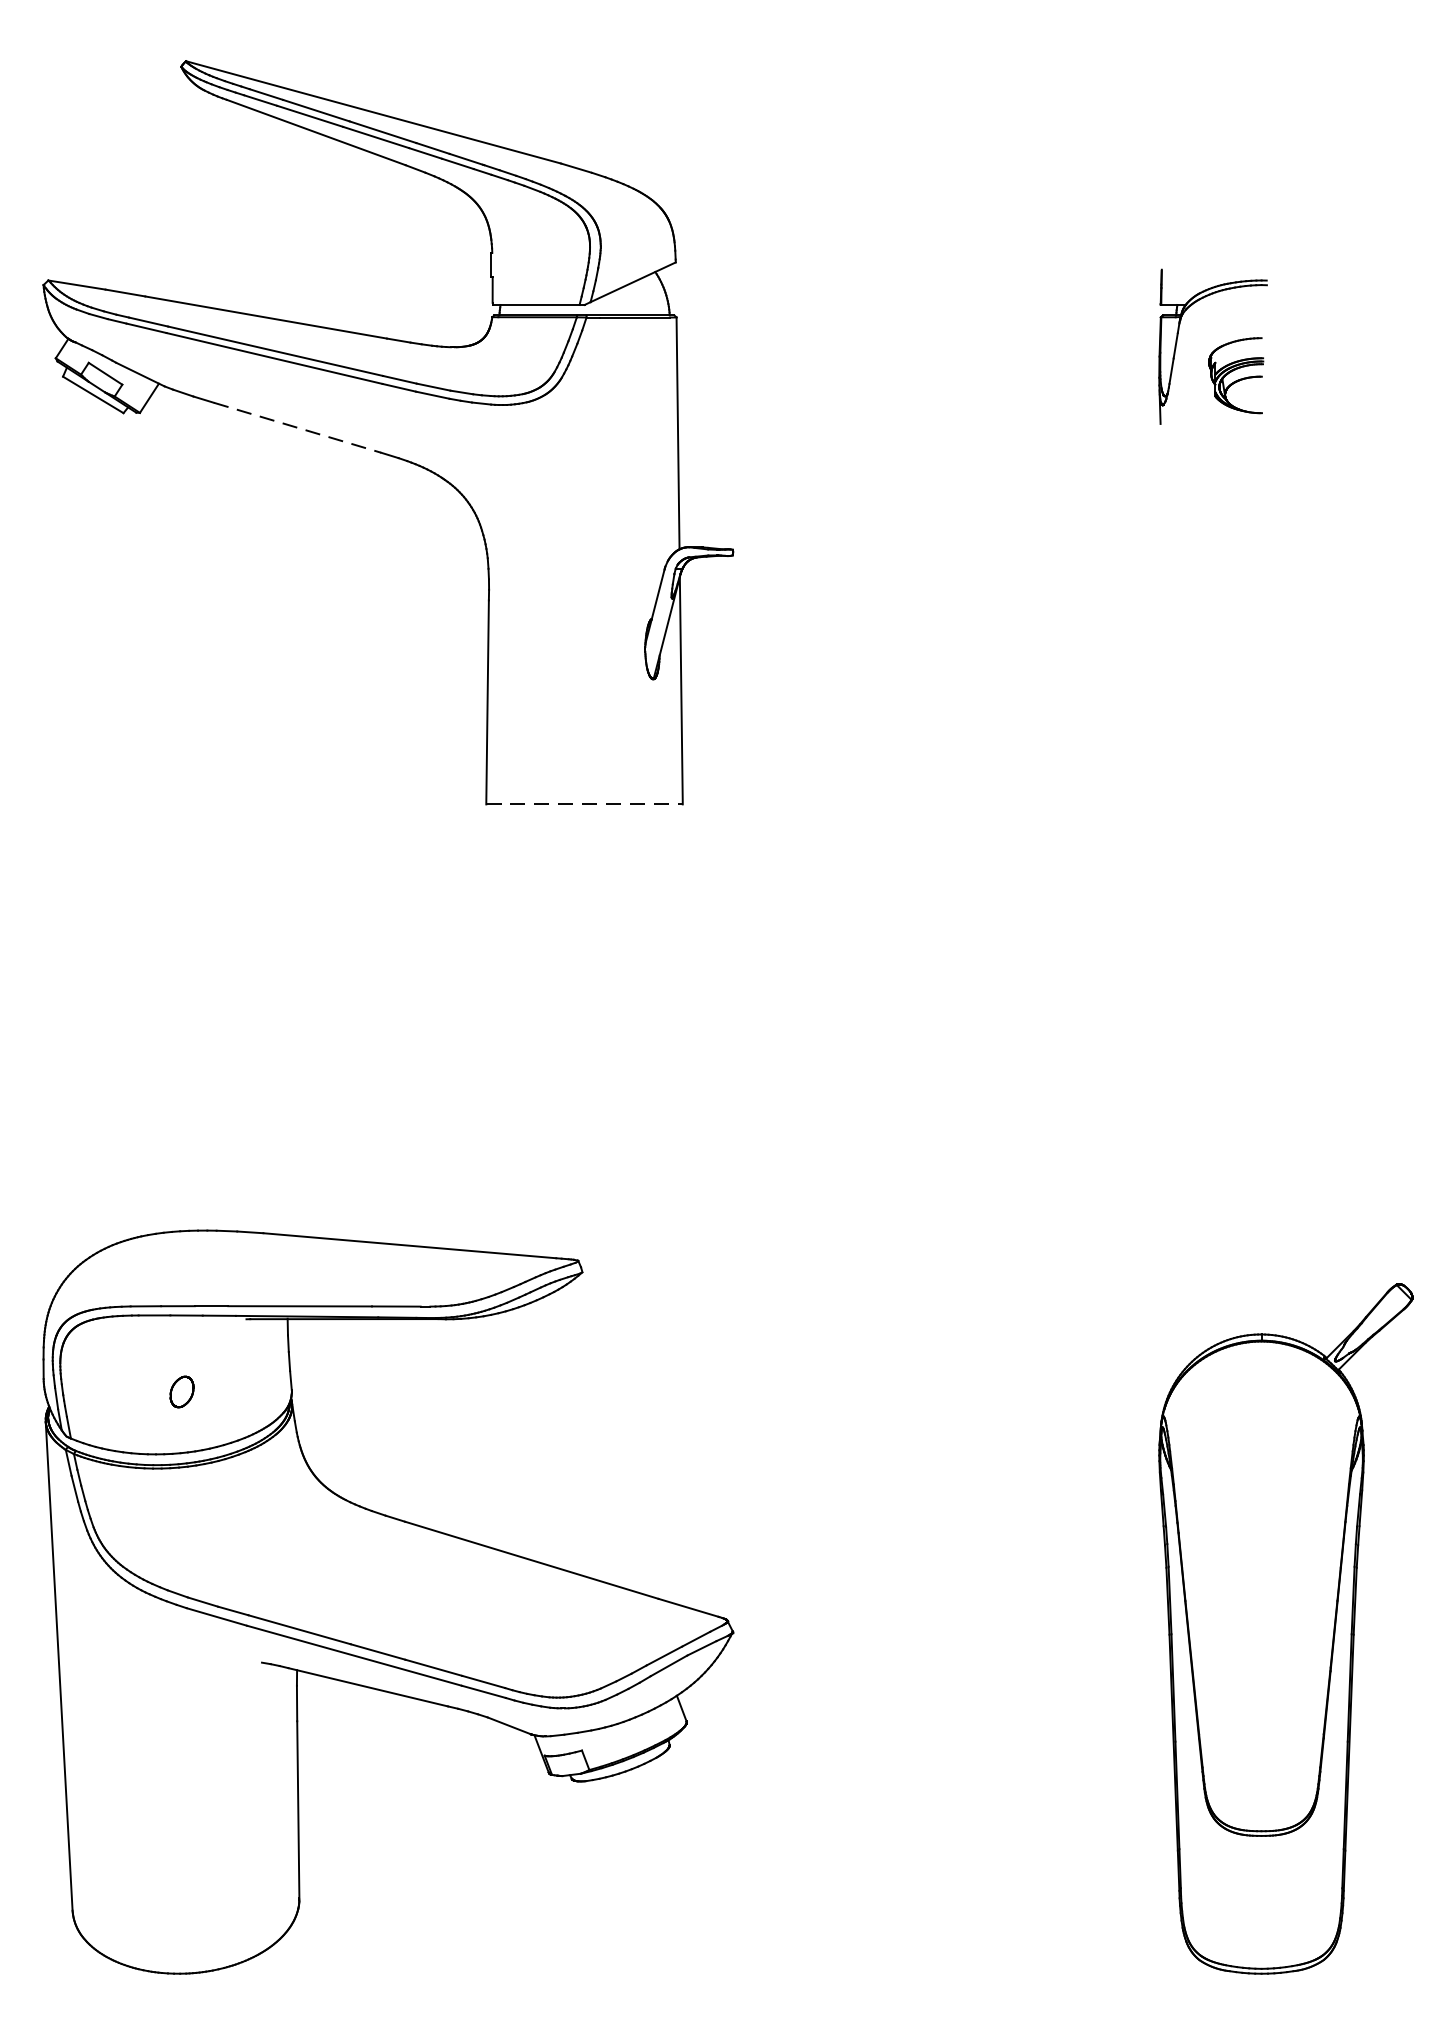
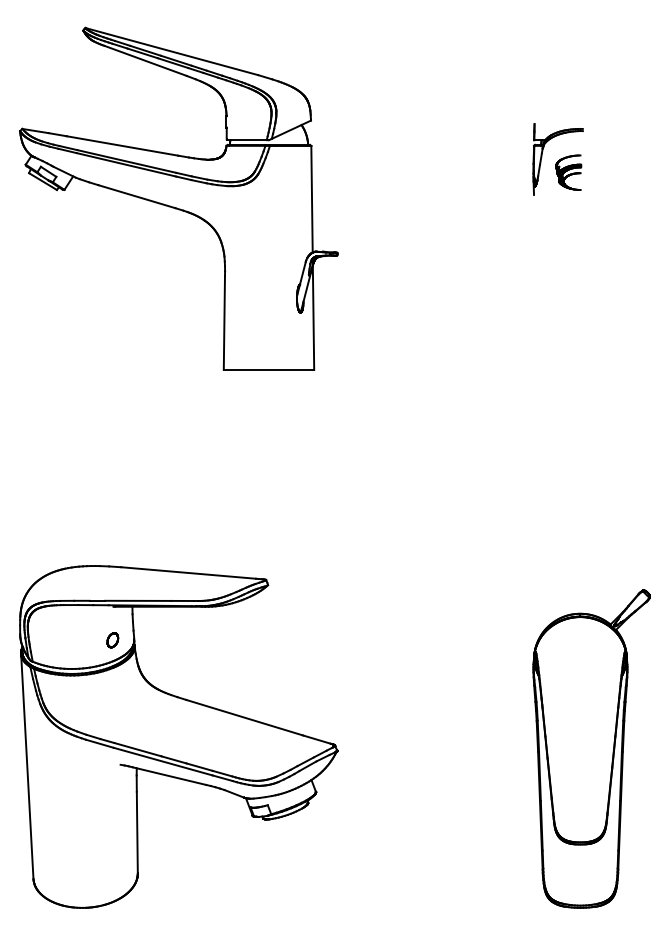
line: (298, 427) -> (137, 196), dashed -> solid
line: (585, 803) -> (269, 369), dashed -> solid
part: (181, 1392) -> (112, 640), moved

